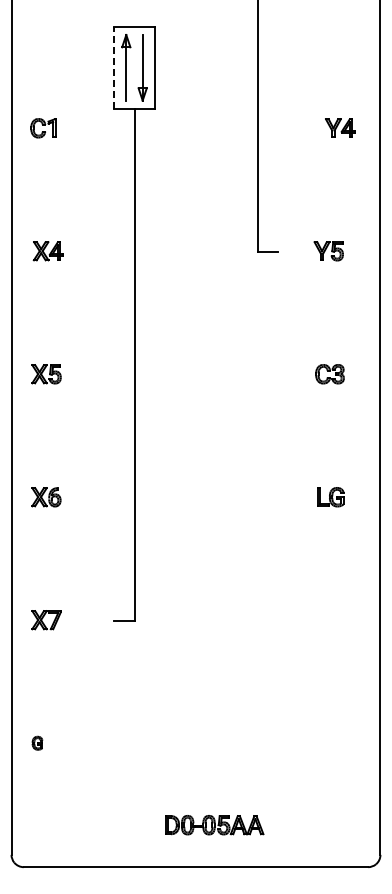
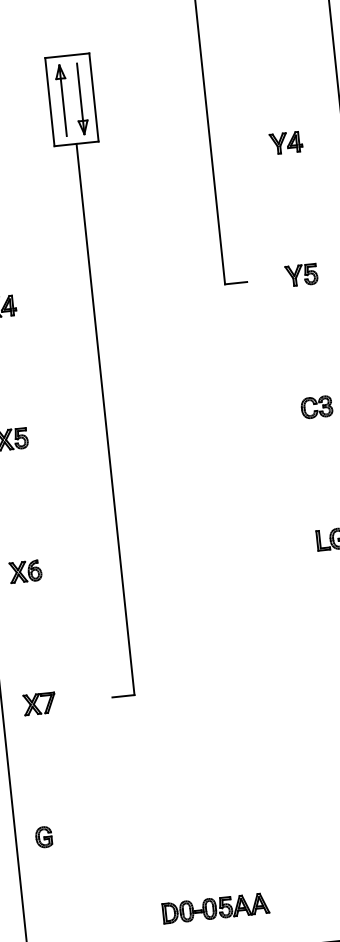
line: (114, 67) -> (50, 101), dashed -> solid
part: (340, 127) -> (286, 142), moved
part: (37, 743) -> (43, 837), size x1.43
part: (214, 825) -> (215, 908), moved

